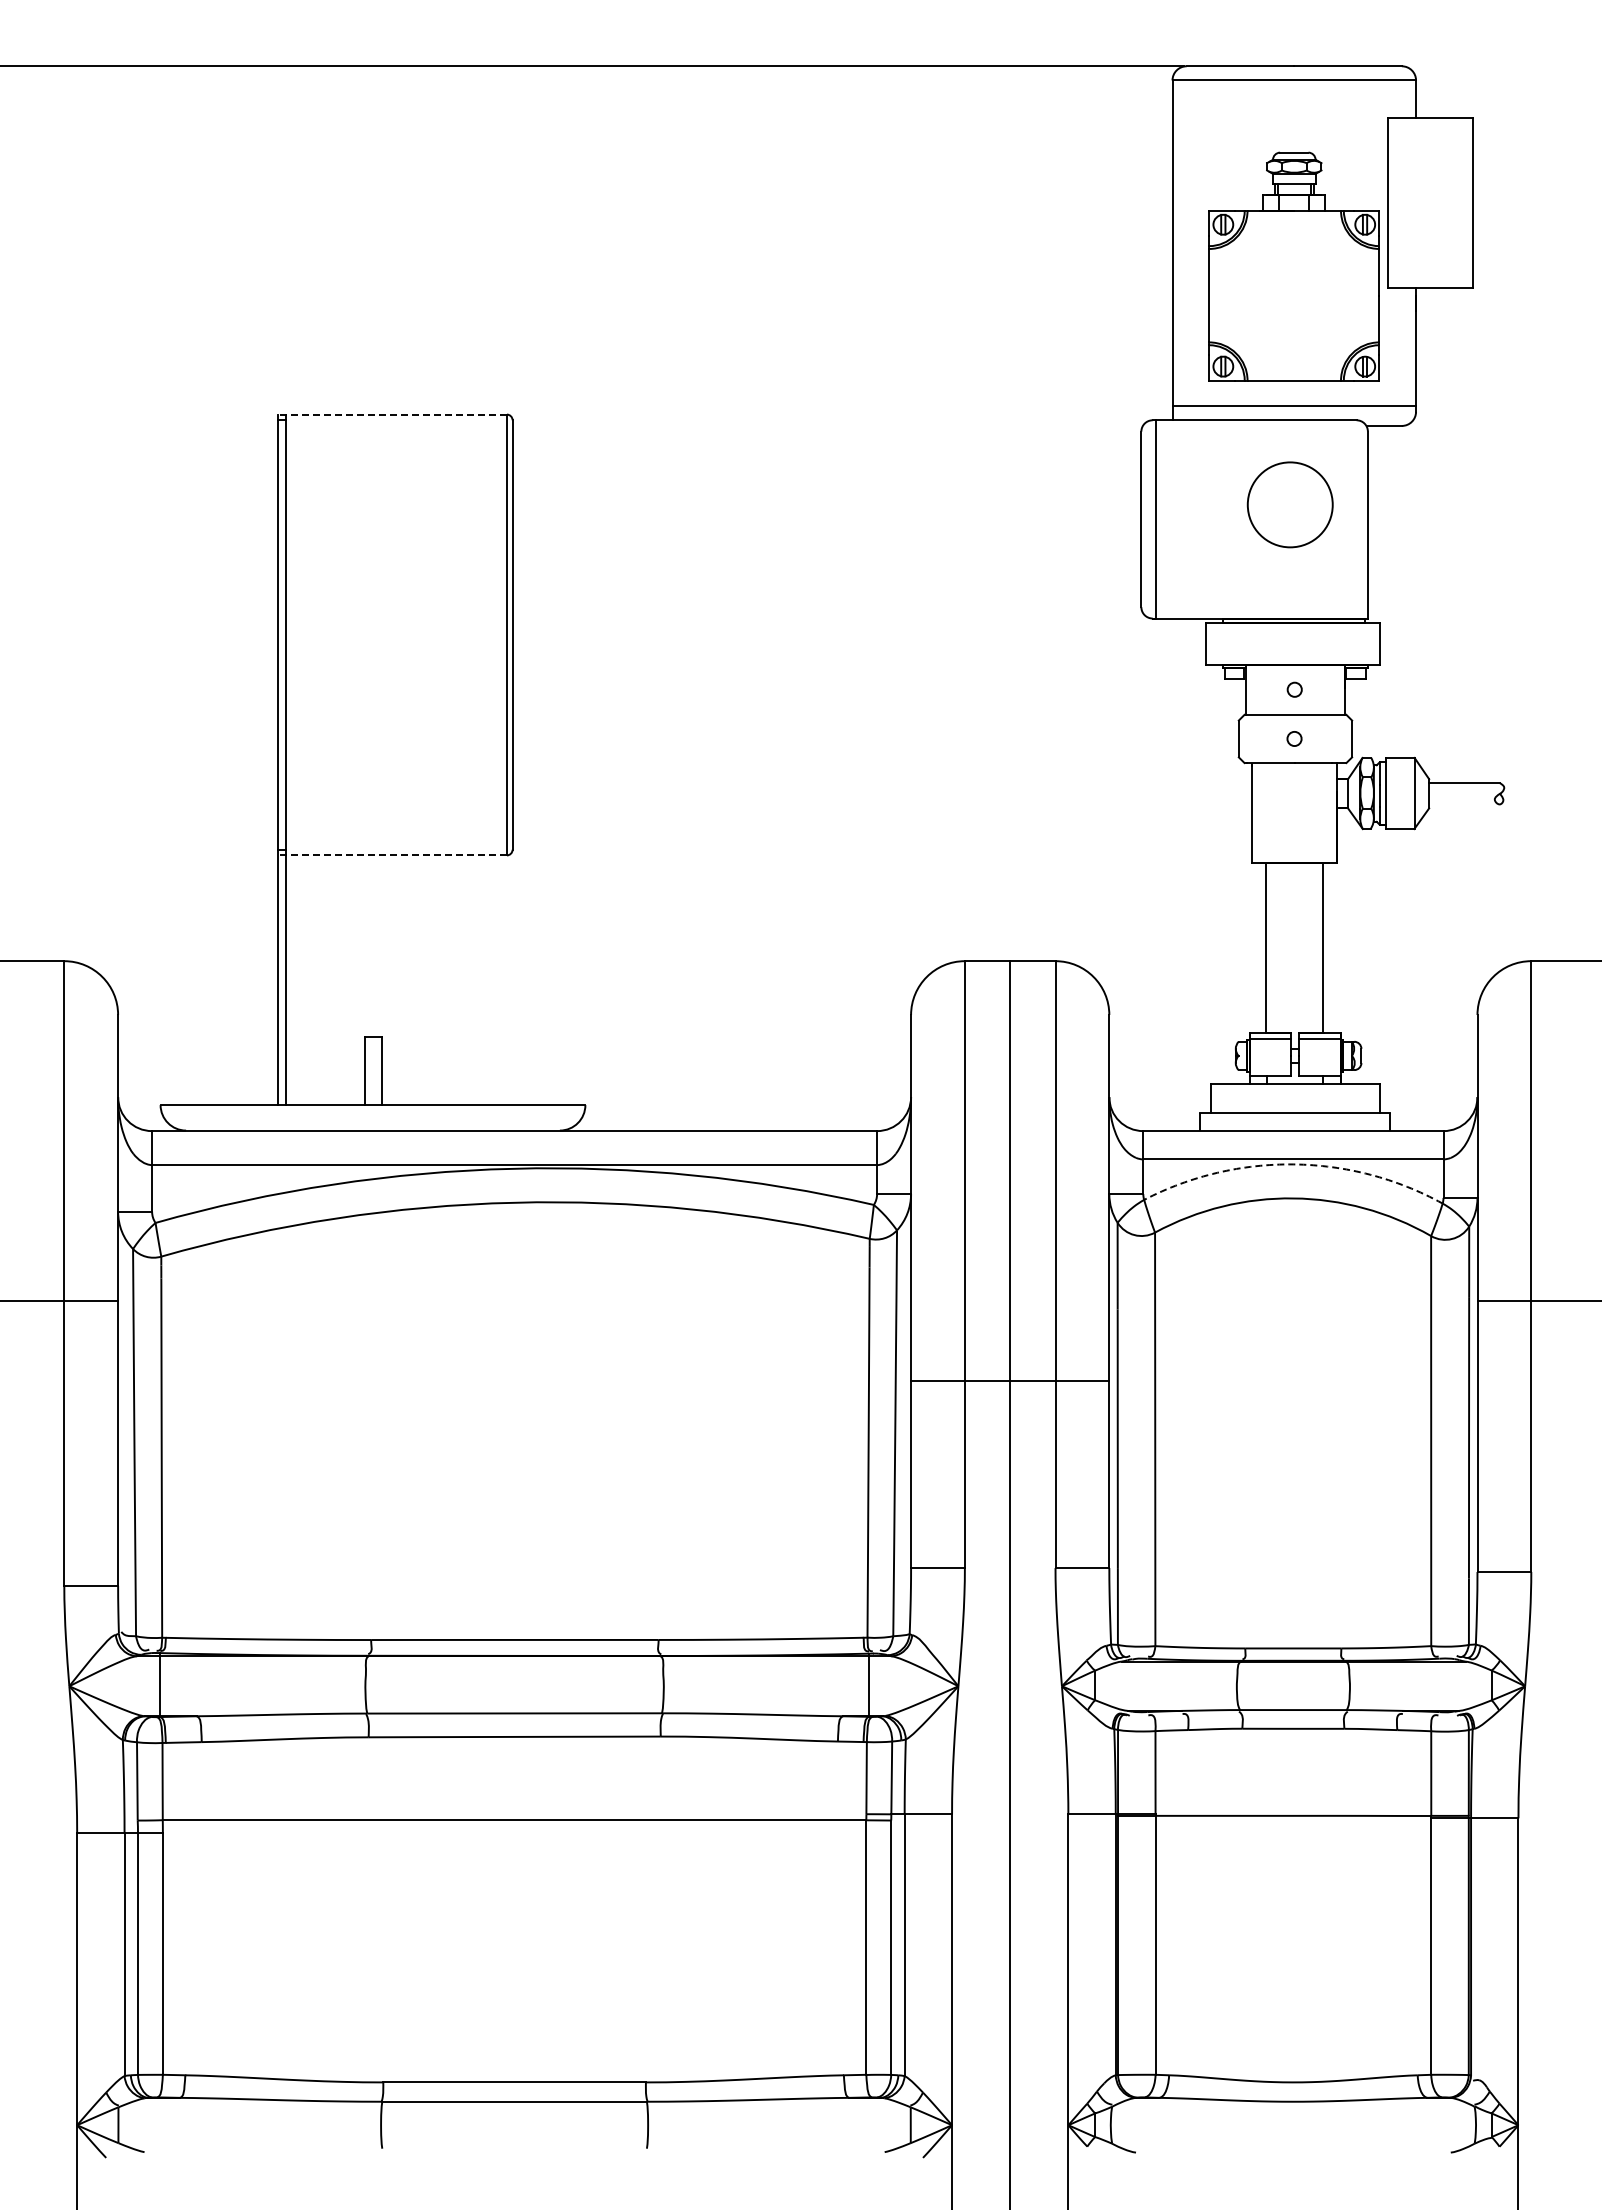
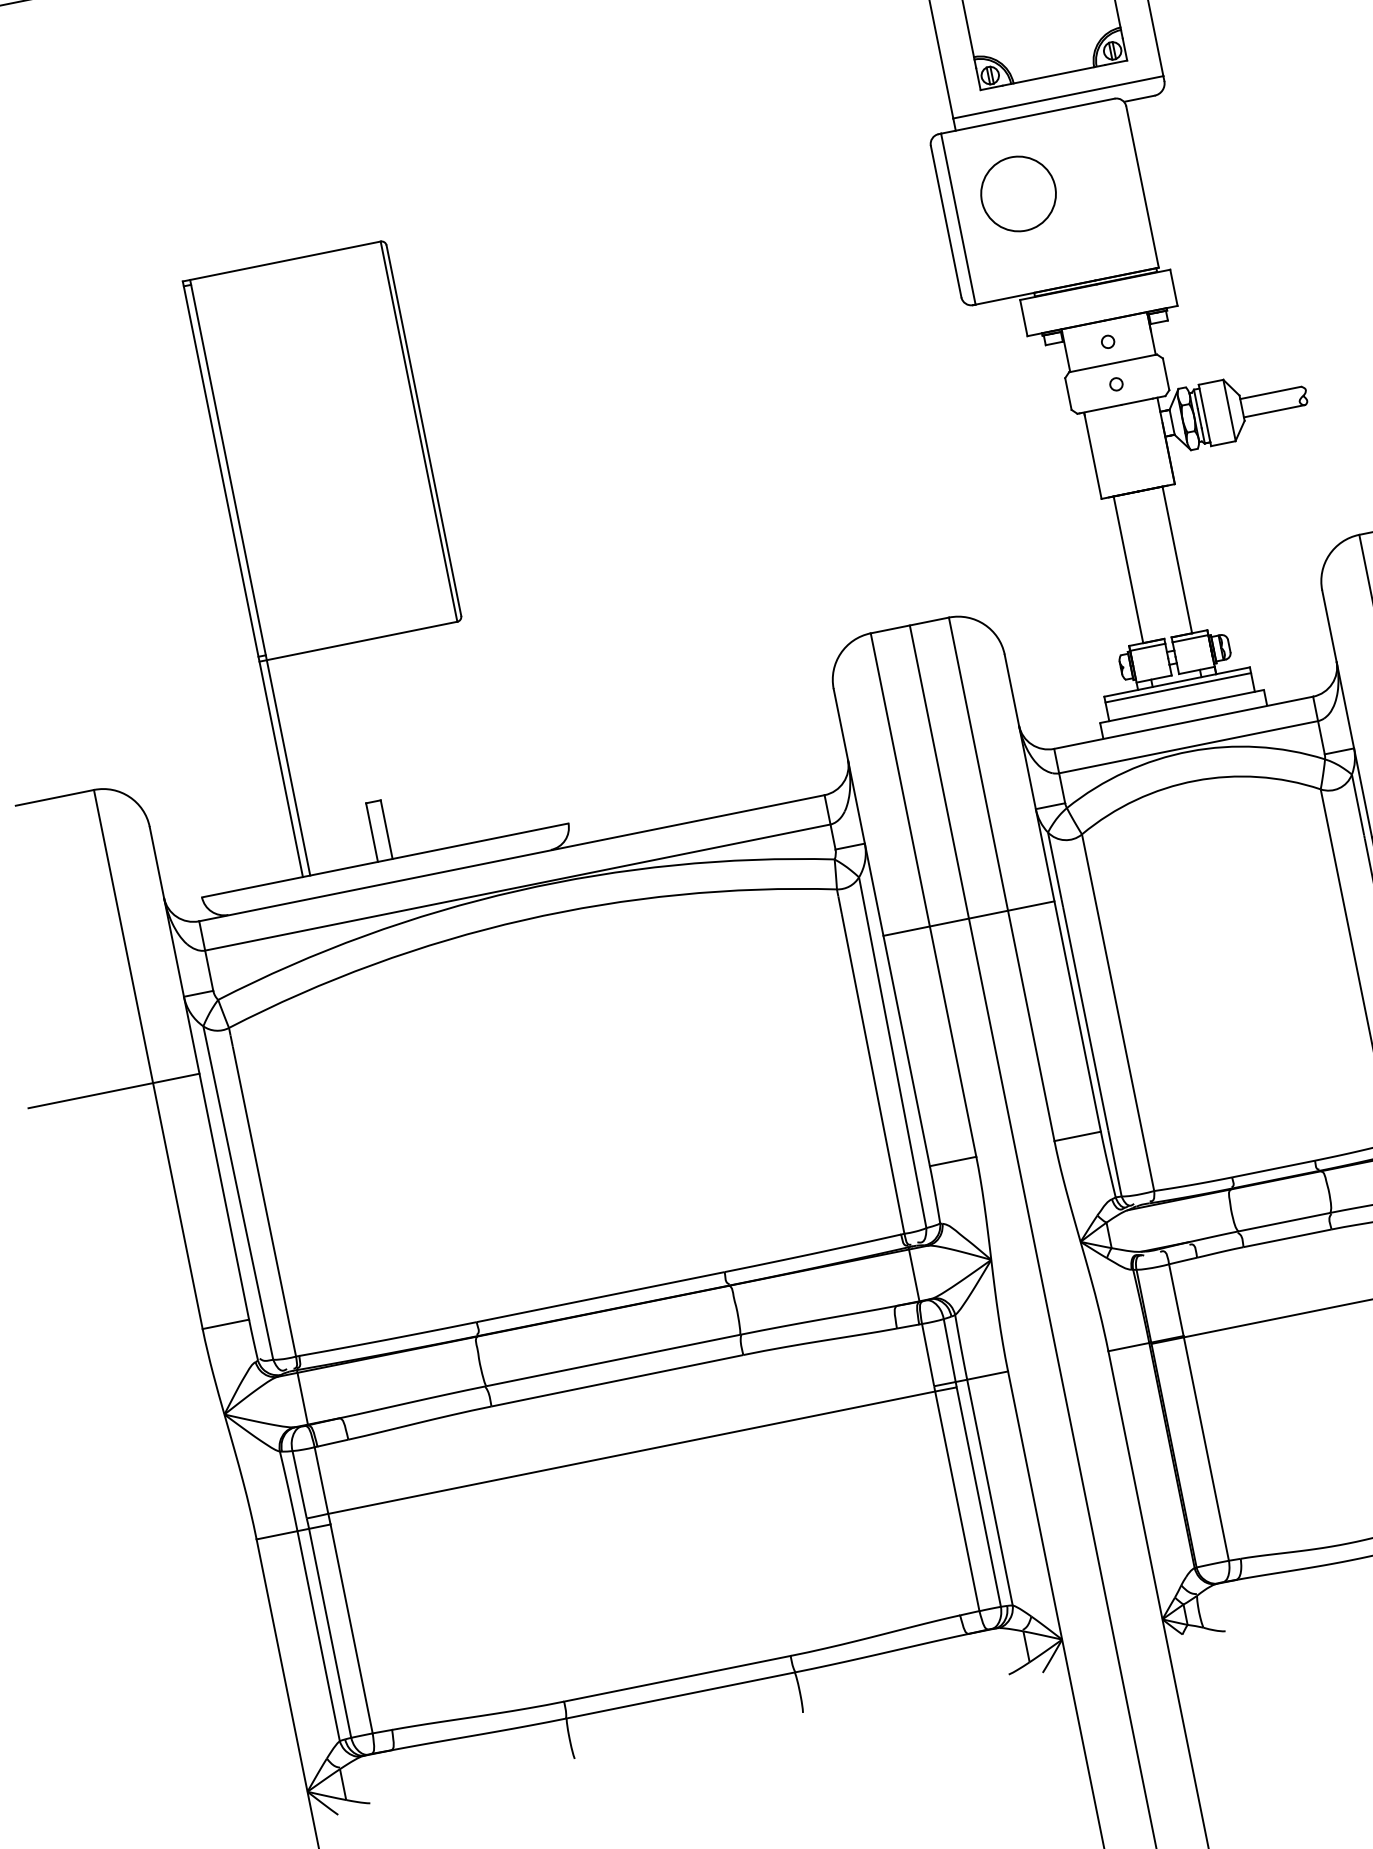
line: (392, 414) -> (281, 261), dashed -> solid
circle: (1289, 504) -> (1017, 193), moved
line: (1464, 804) -> (1274, 411), added
line: (392, 855) -> (358, 641), dashed -> solid
line: (1294, 1090) -> (1177, 687), added
arc: (1293, 1164) -> (1189, 751), dashed -> solid
line: (1010, 1381) -> (969, 918), moved

